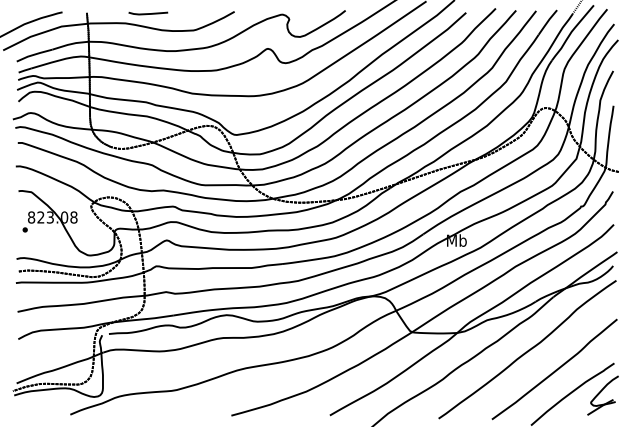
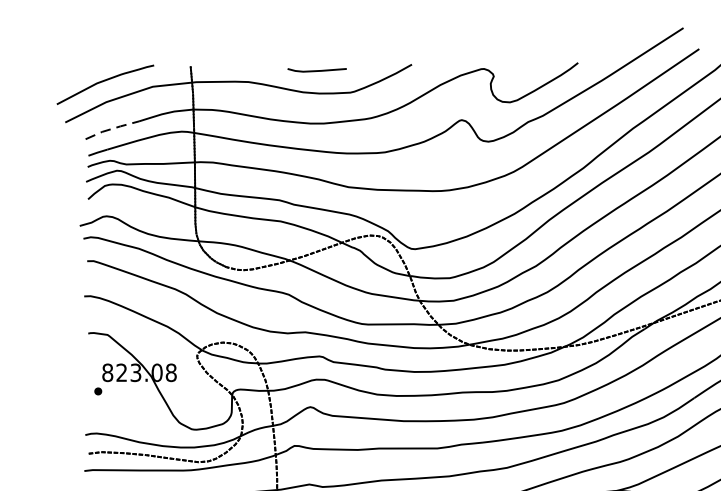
curve: (148, 13) -> (317, 70), moved
line: (34, 54) -> (112, 128), solid -> dashed

